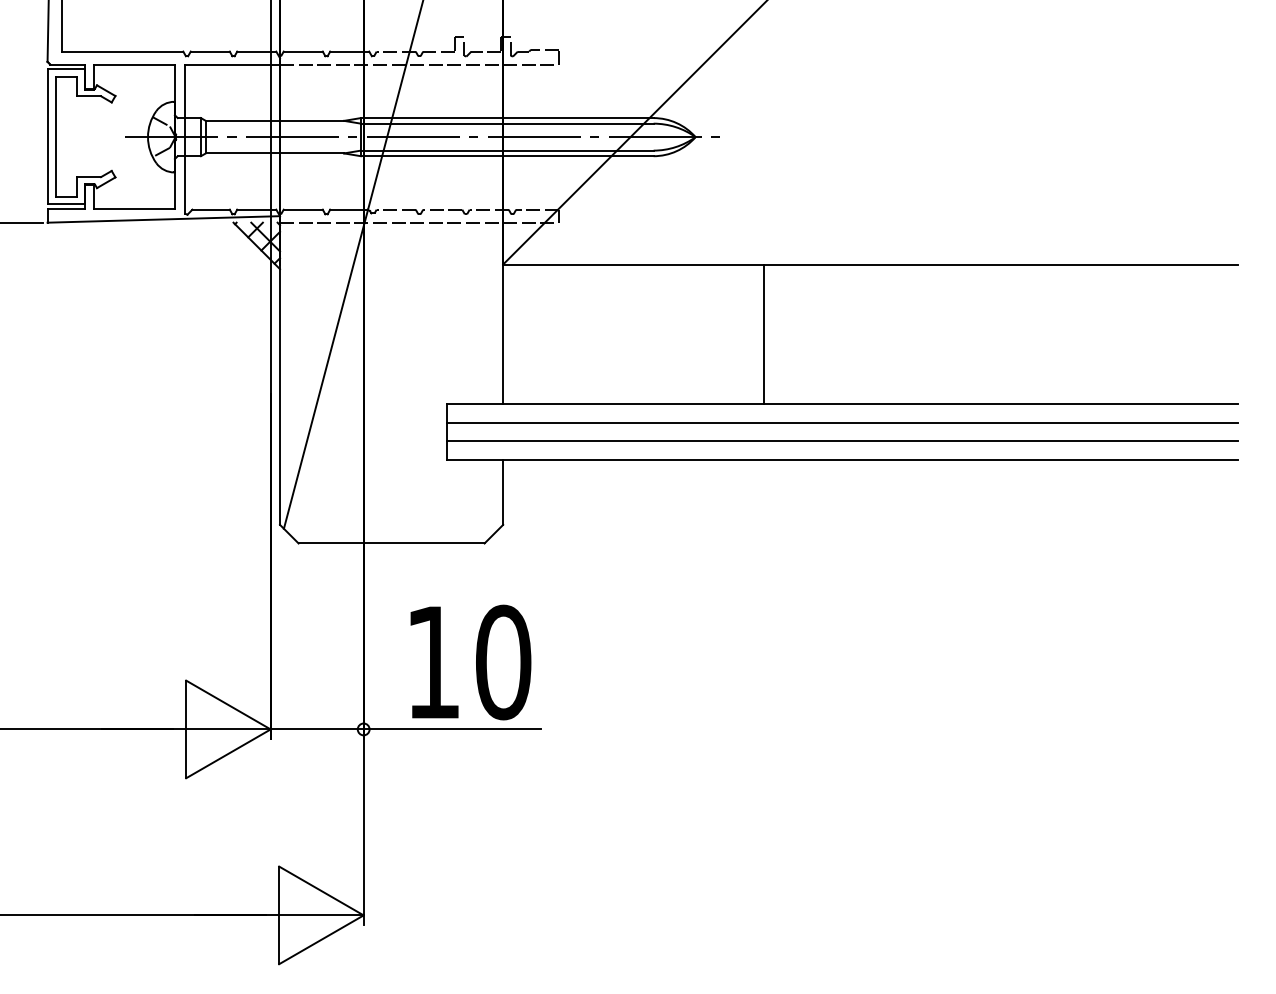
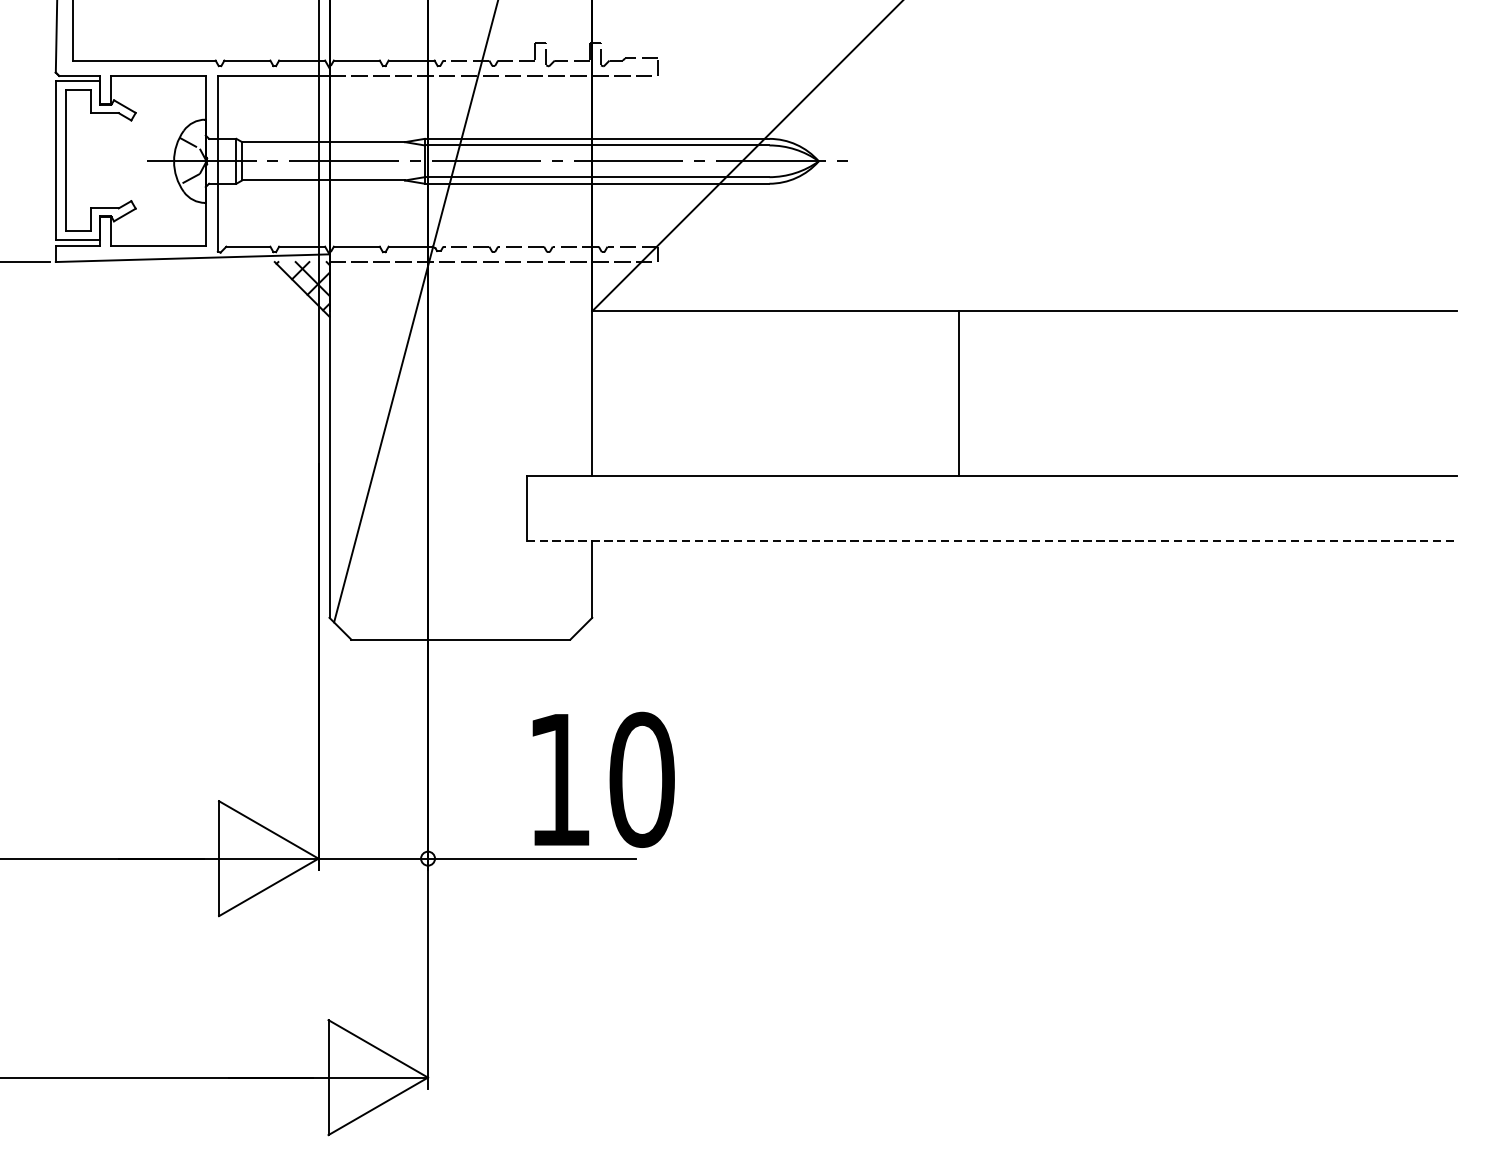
line: (763, 334) -> (958, 393), moved
line: (842, 422) -> (991, 497), removed
line: (842, 441) -> (991, 519), removed
line: (843, 459) -> (992, 540), solid -> dashed
text: (470, 662) -> (603, 779), moved

